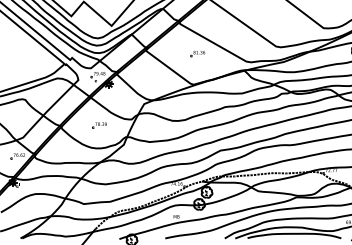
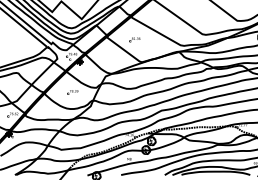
part: (197, 53) -> (134, 39), moved

